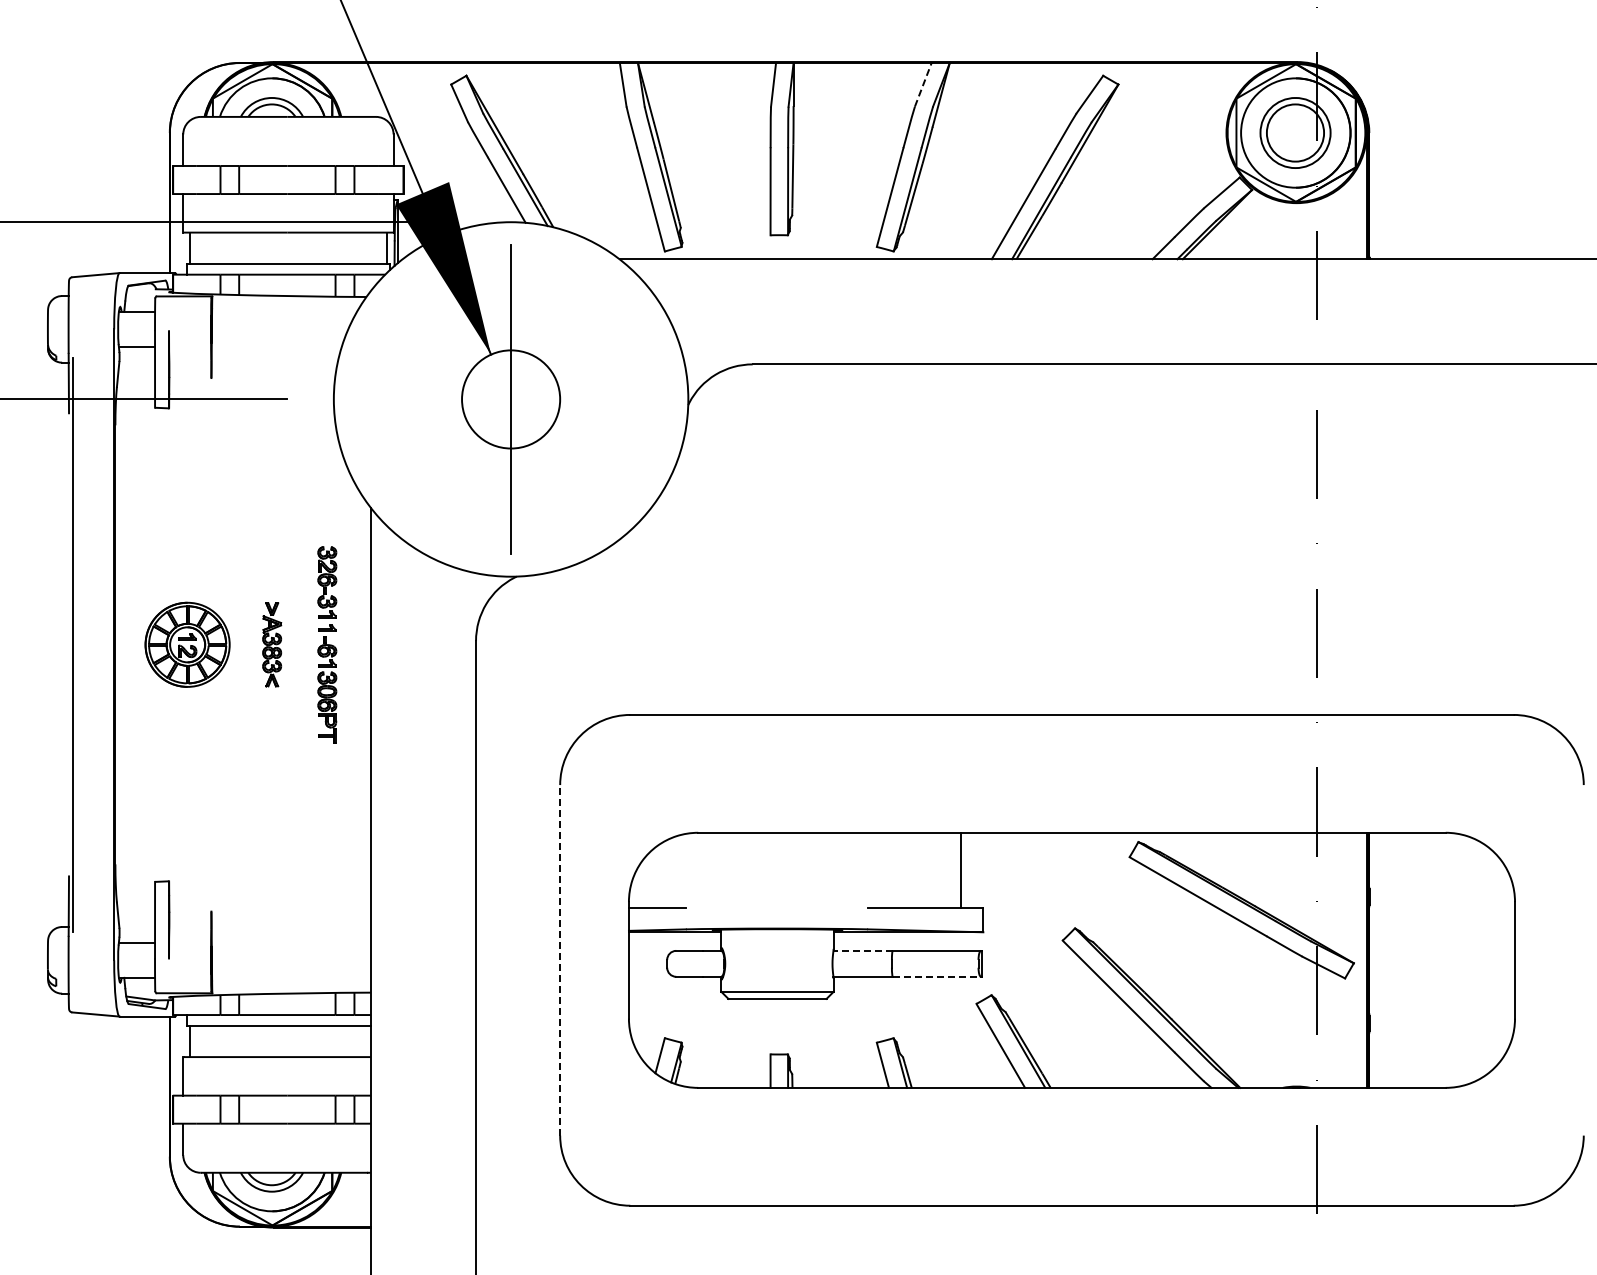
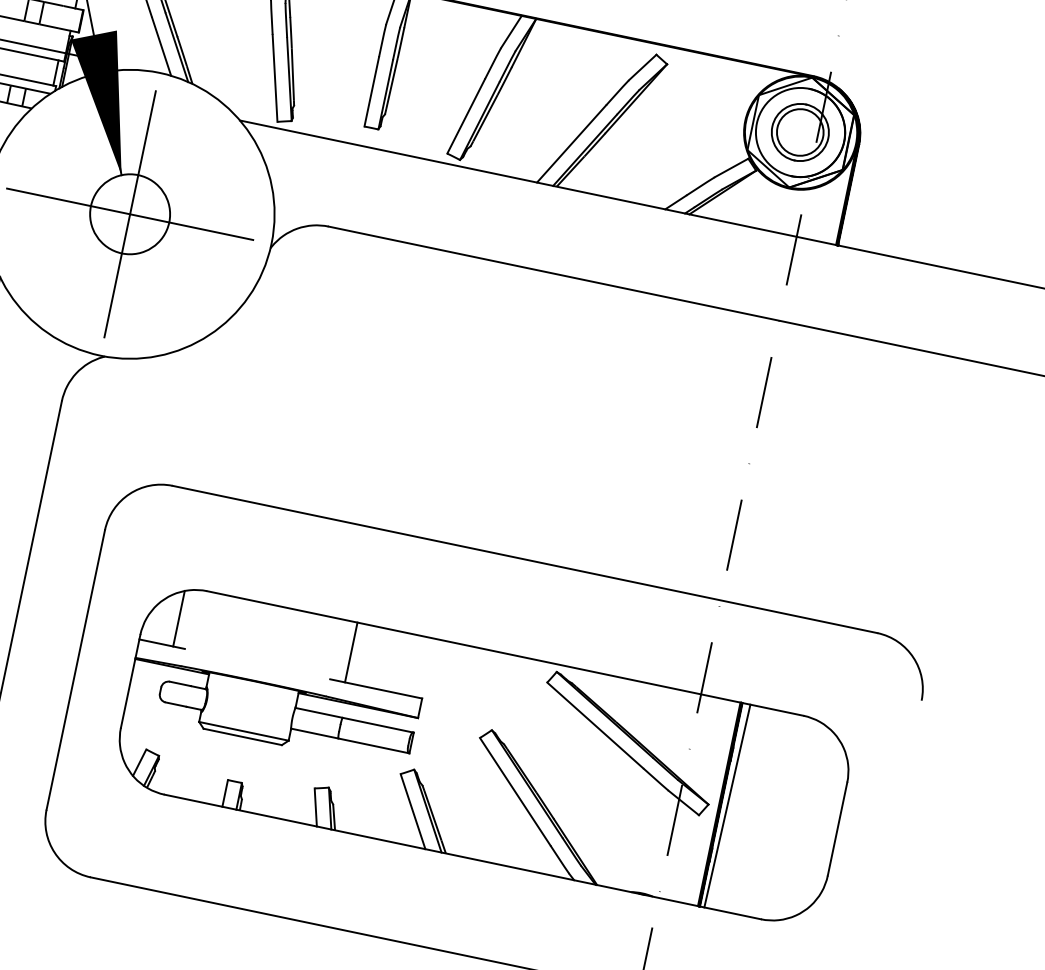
line: (923, 84) -> (511, 31), dashed -> solid
line: (510, 399) -> (129, 214), added
line: (960, 869) -> (351, 651), moved
line: (671, 872) -> (179, 618), added
line: (863, 950) -> (319, 712), dashed -> solid
line: (560, 959) -> (76, 669), dashed -> solid
line: (1376, 959) -> (727, 805), added
line: (937, 976) -> (374, 745), dashed -> solid

